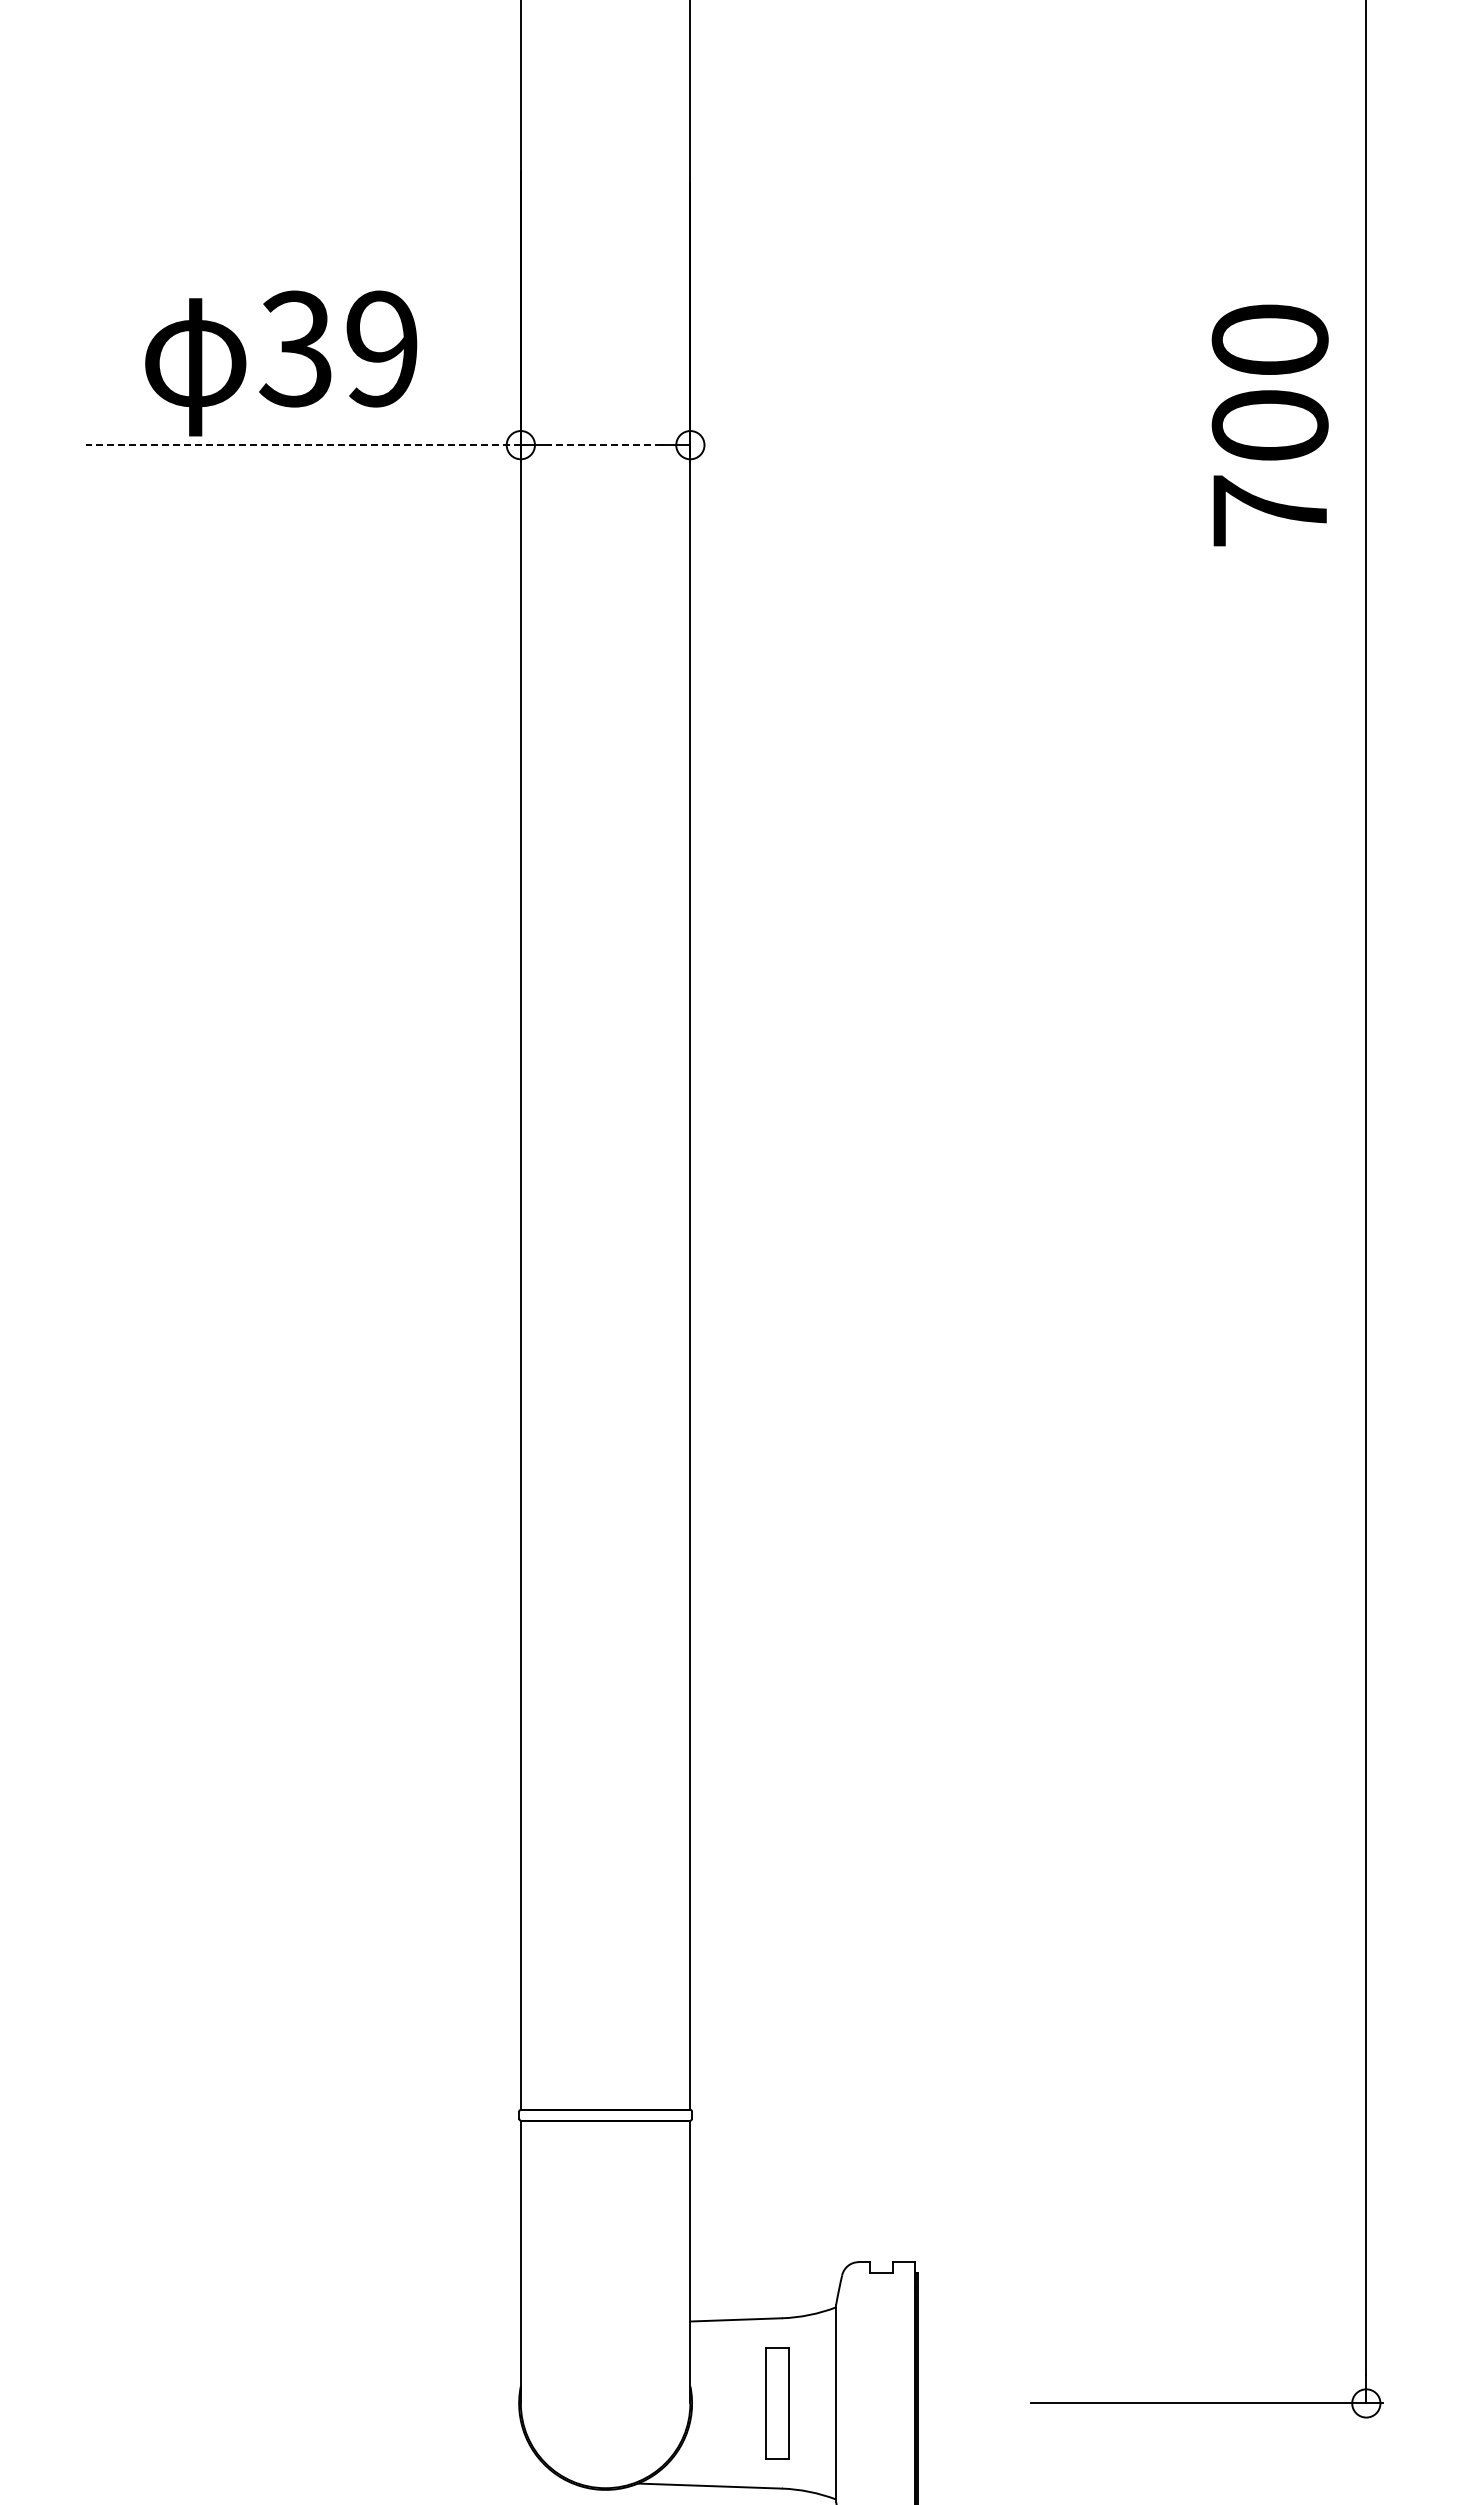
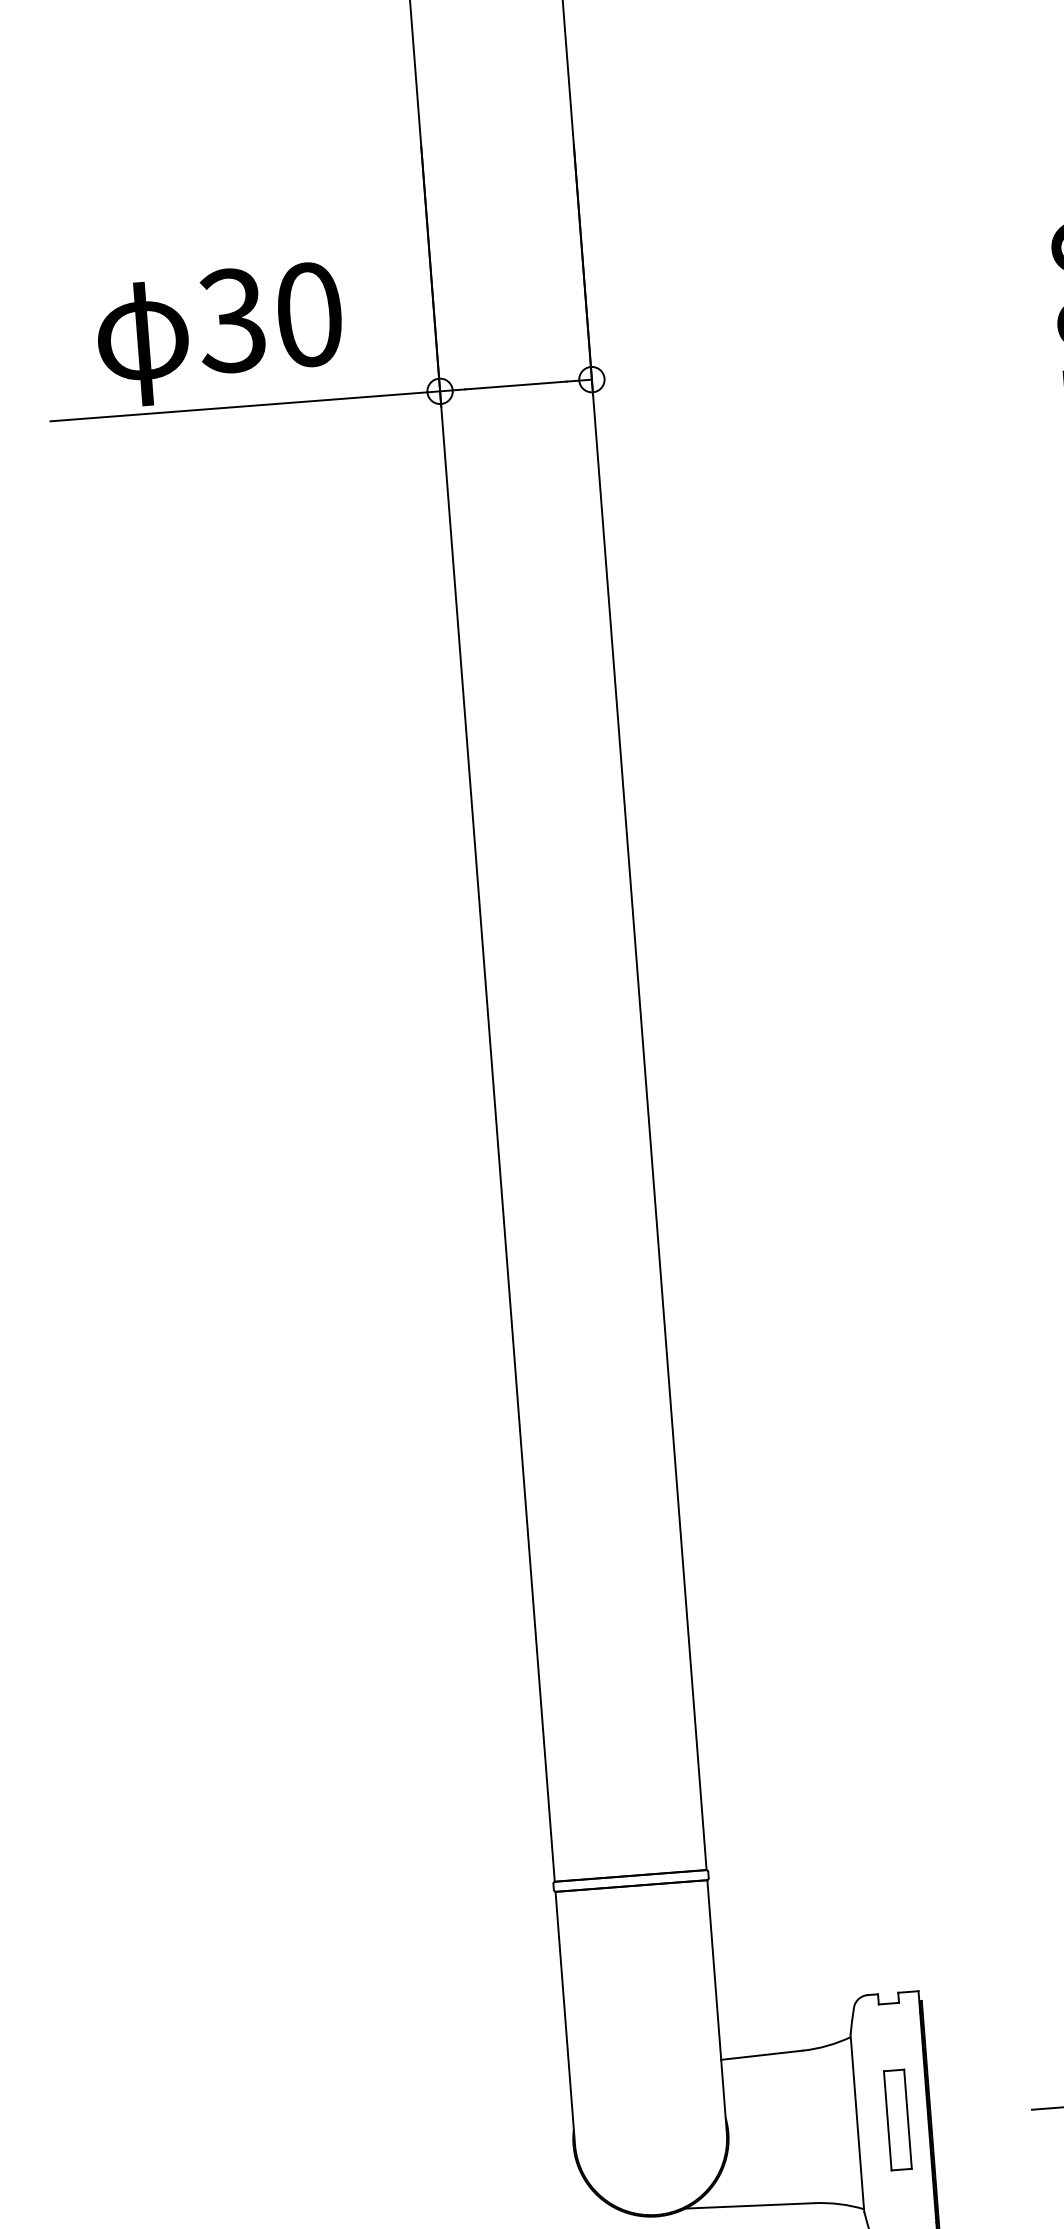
text: (381, 348) -> (308, 314), 39 -> 30
line: (303, 445) -> (245, 406), dashed -> solid
line: (605, 445) -> (515, 385), dashed -> solid
part: (777, 2403) -> (897, 2120), moved

